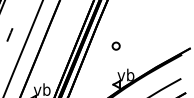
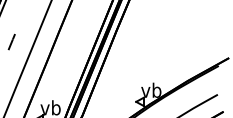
part: (115, 45) -> (138, 54), removed

